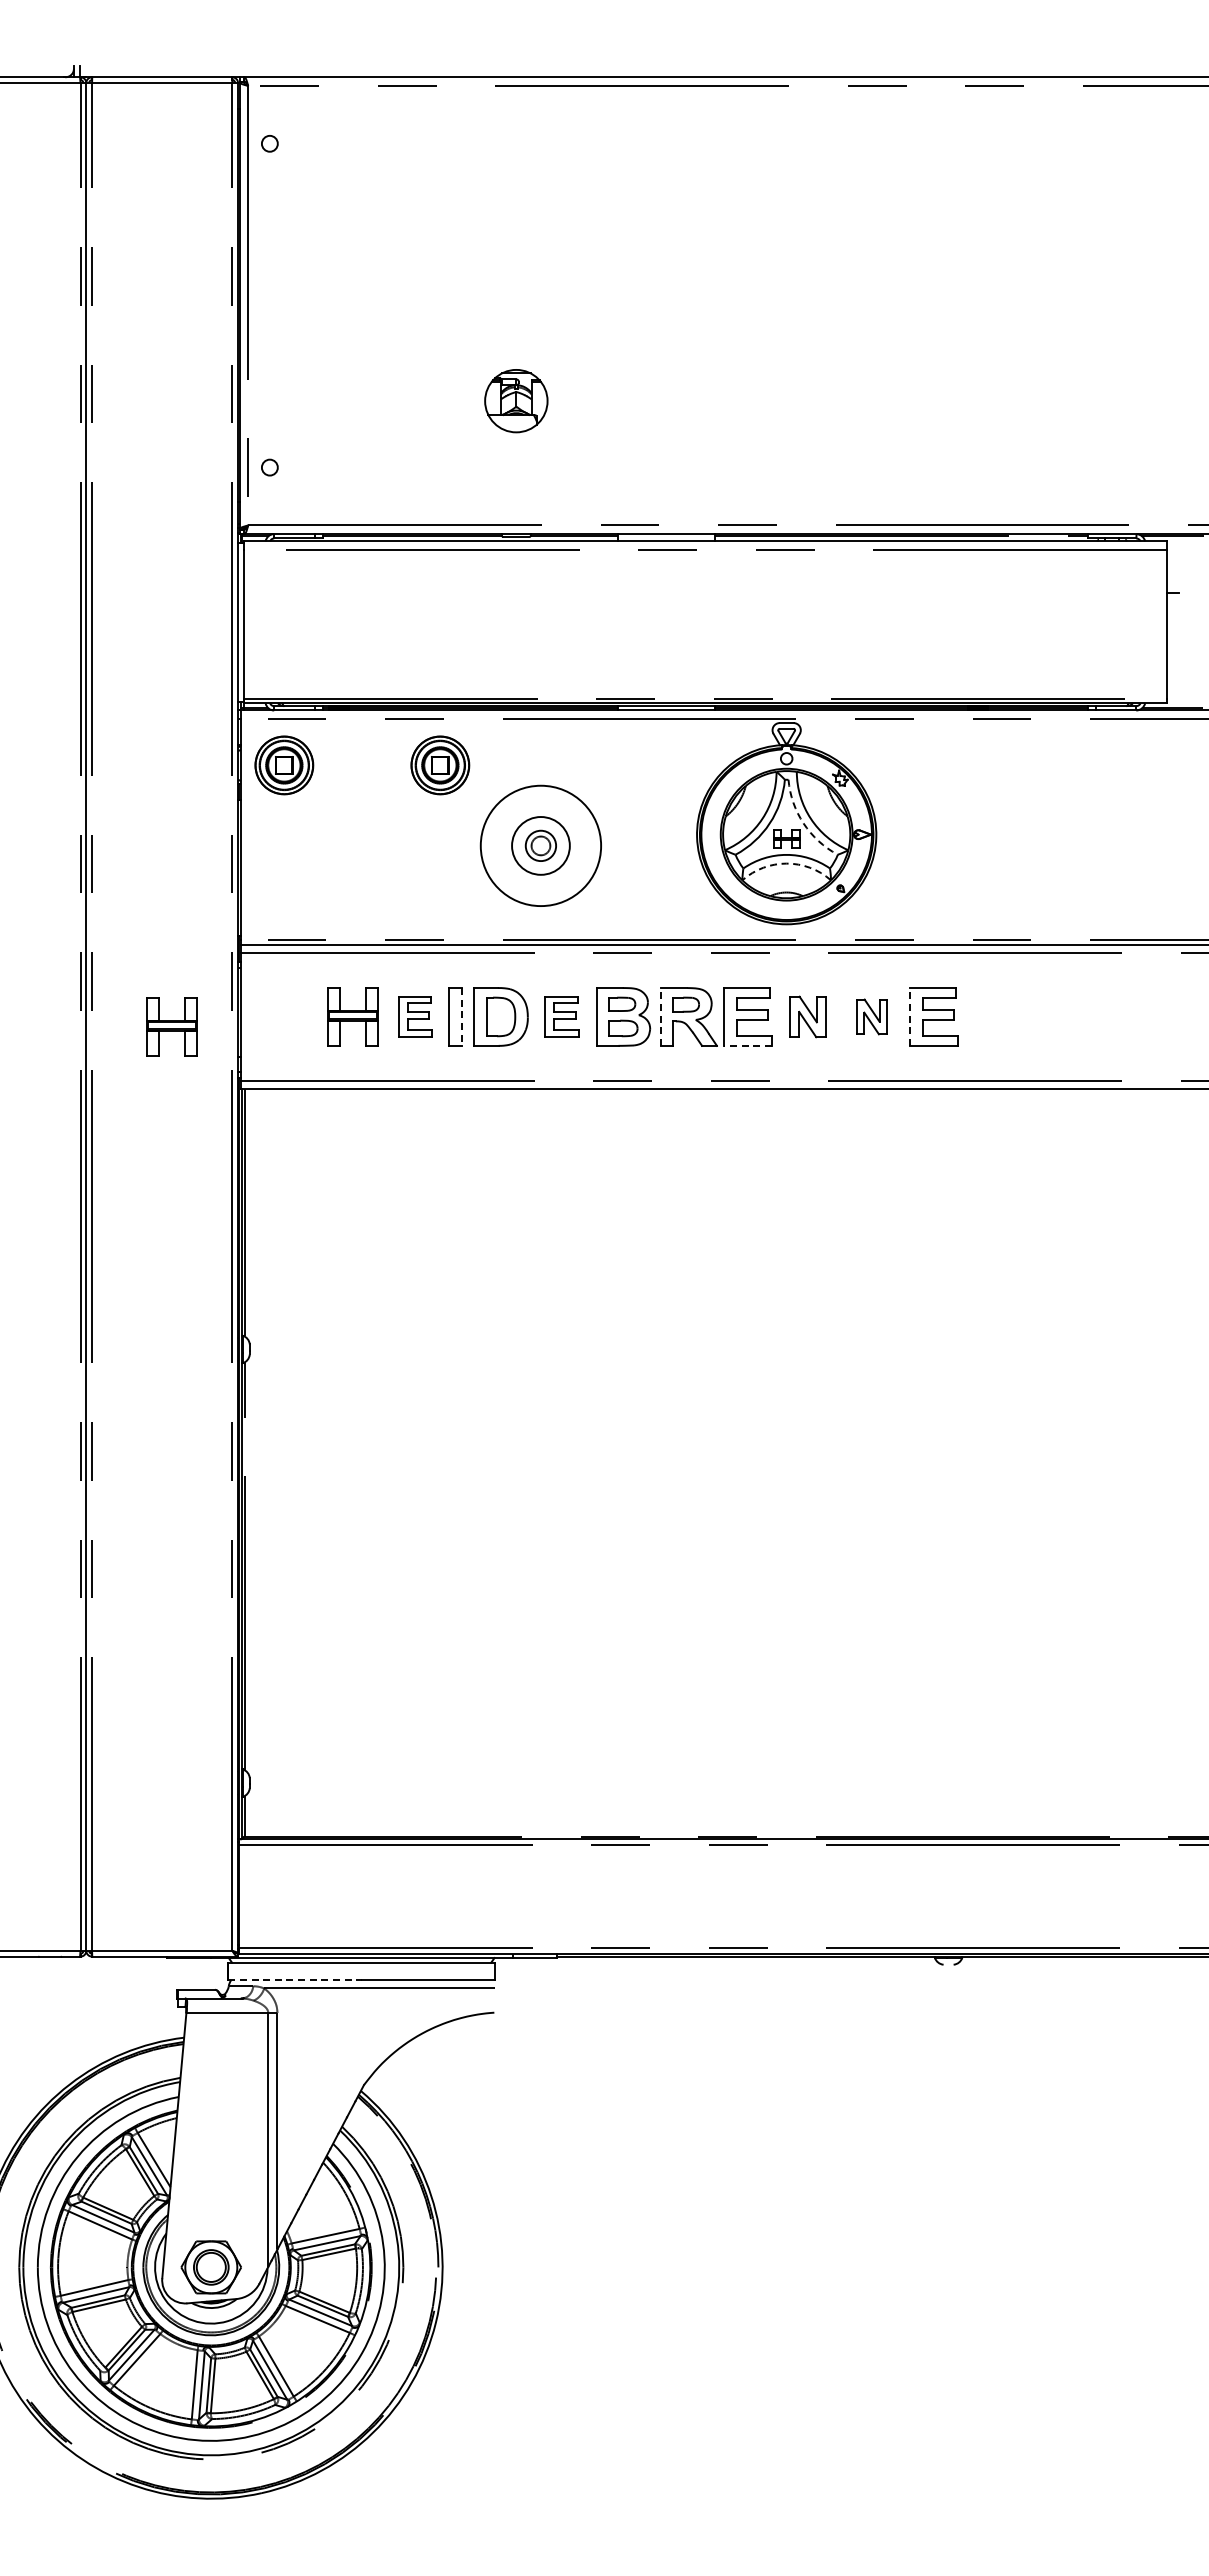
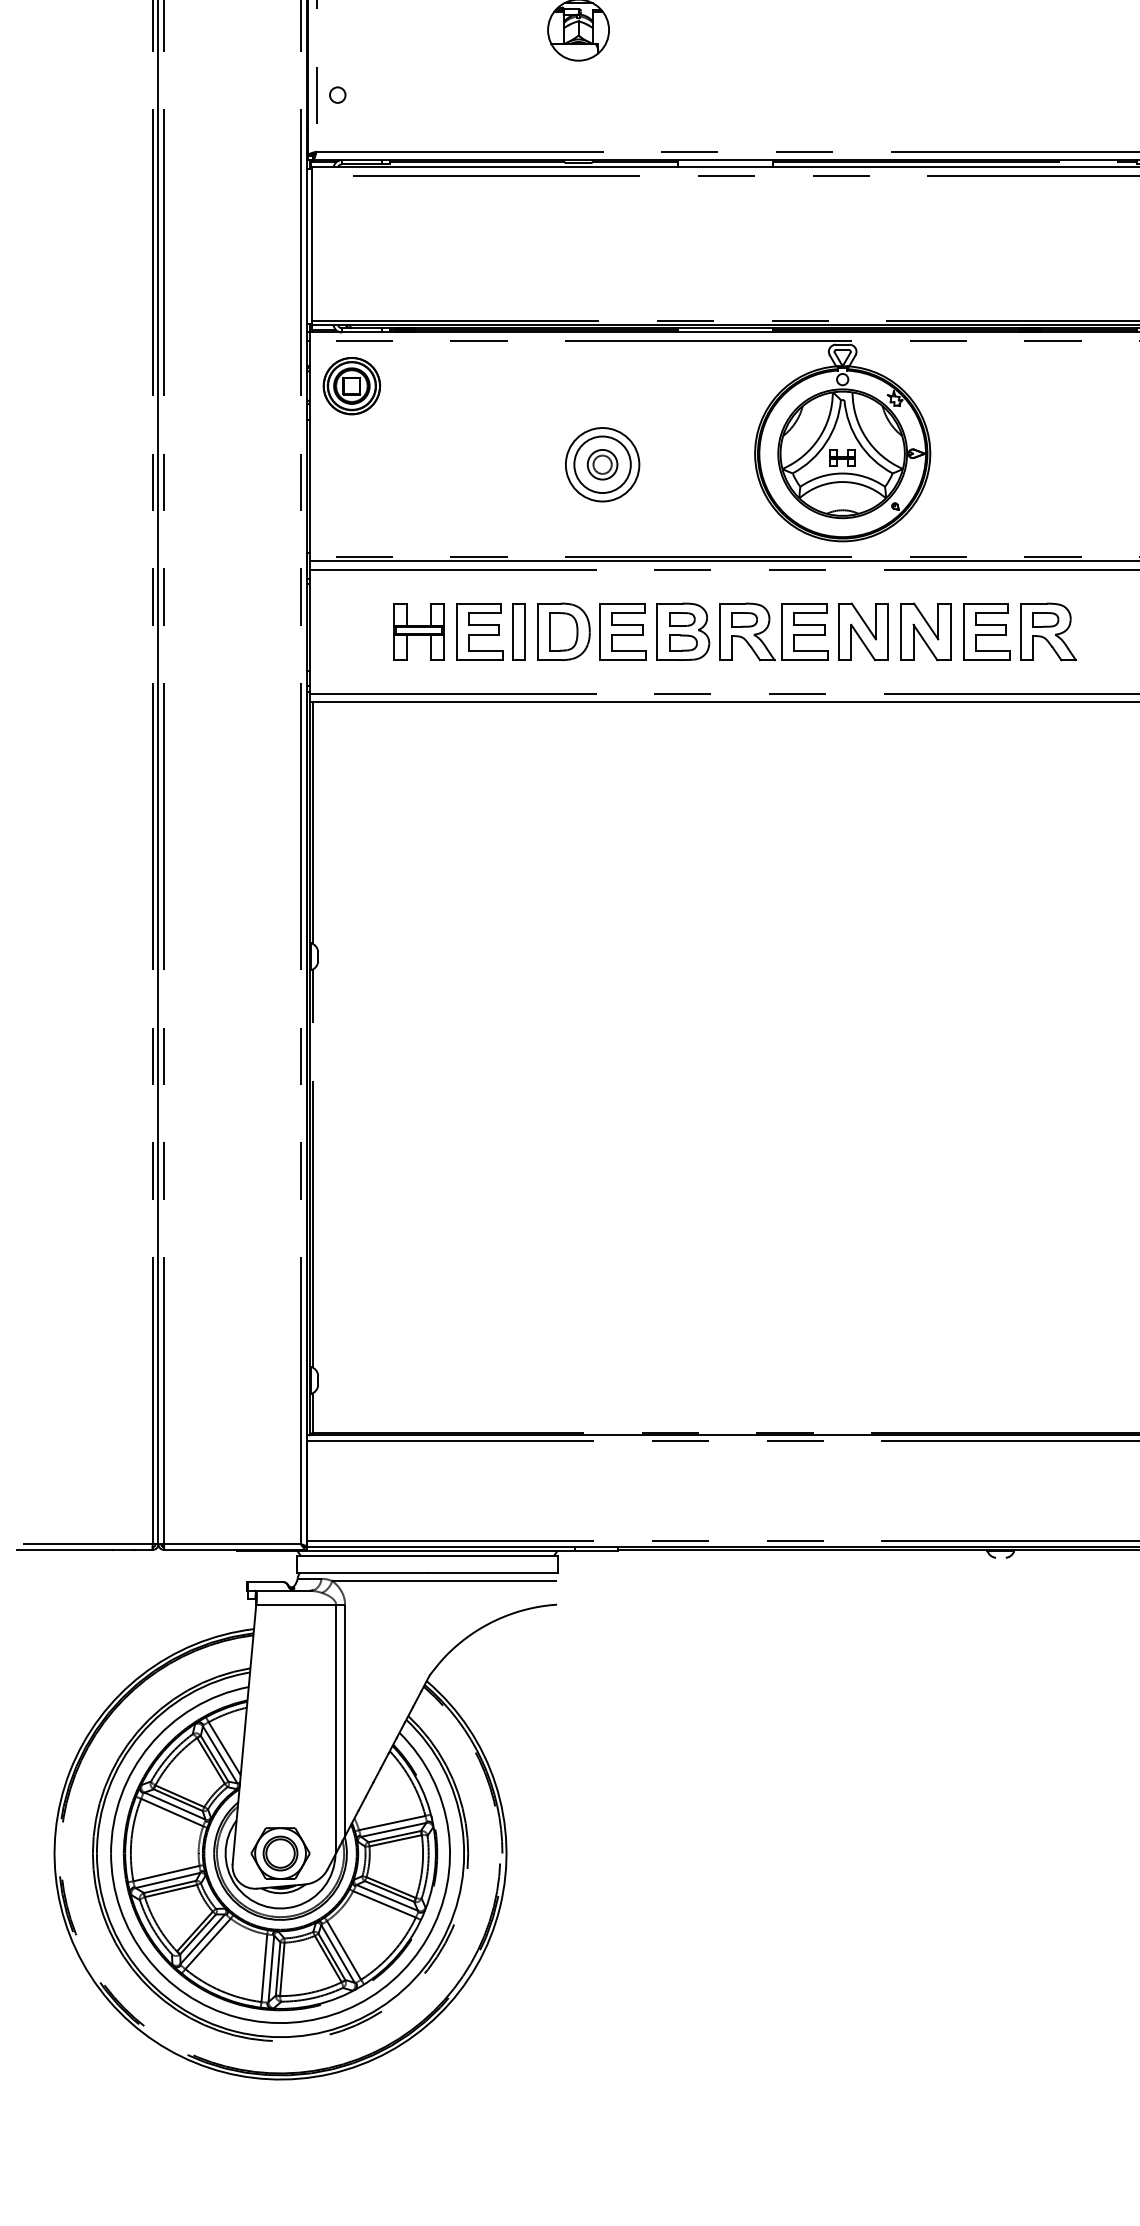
part: (440, 765) -> (504, 386), removed
arc: (803, 823) -> (859, 442), dashed -> solid
circle: (540, 845) -> (602, 464), size x0.62
arc: (786, 863) -> (842, 481), dashed -> solid
part: (415, 1016) -> (480, 631), size x1.43
line: (461, 1016) -> (524, 631), dashed -> solid
part: (561, 1016) -> (622, 631), size x1.43
line: (660, 1016) -> (719, 631), dashed -> solid
part: (807, 1016) -> (863, 631), size x1.43
part: (871, 1016) -> (925, 631), size x1.67
line: (910, 1016) -> (963, 631), dashed -> solid
part: (997, 1016) -> (1048, 631), added
part: (171, 1026) -> (241, 641), removed
line: (748, 1045) -> (805, 659), dashed -> solid
line: (295, 1980) -> (362, 1573), dashed -> solid

